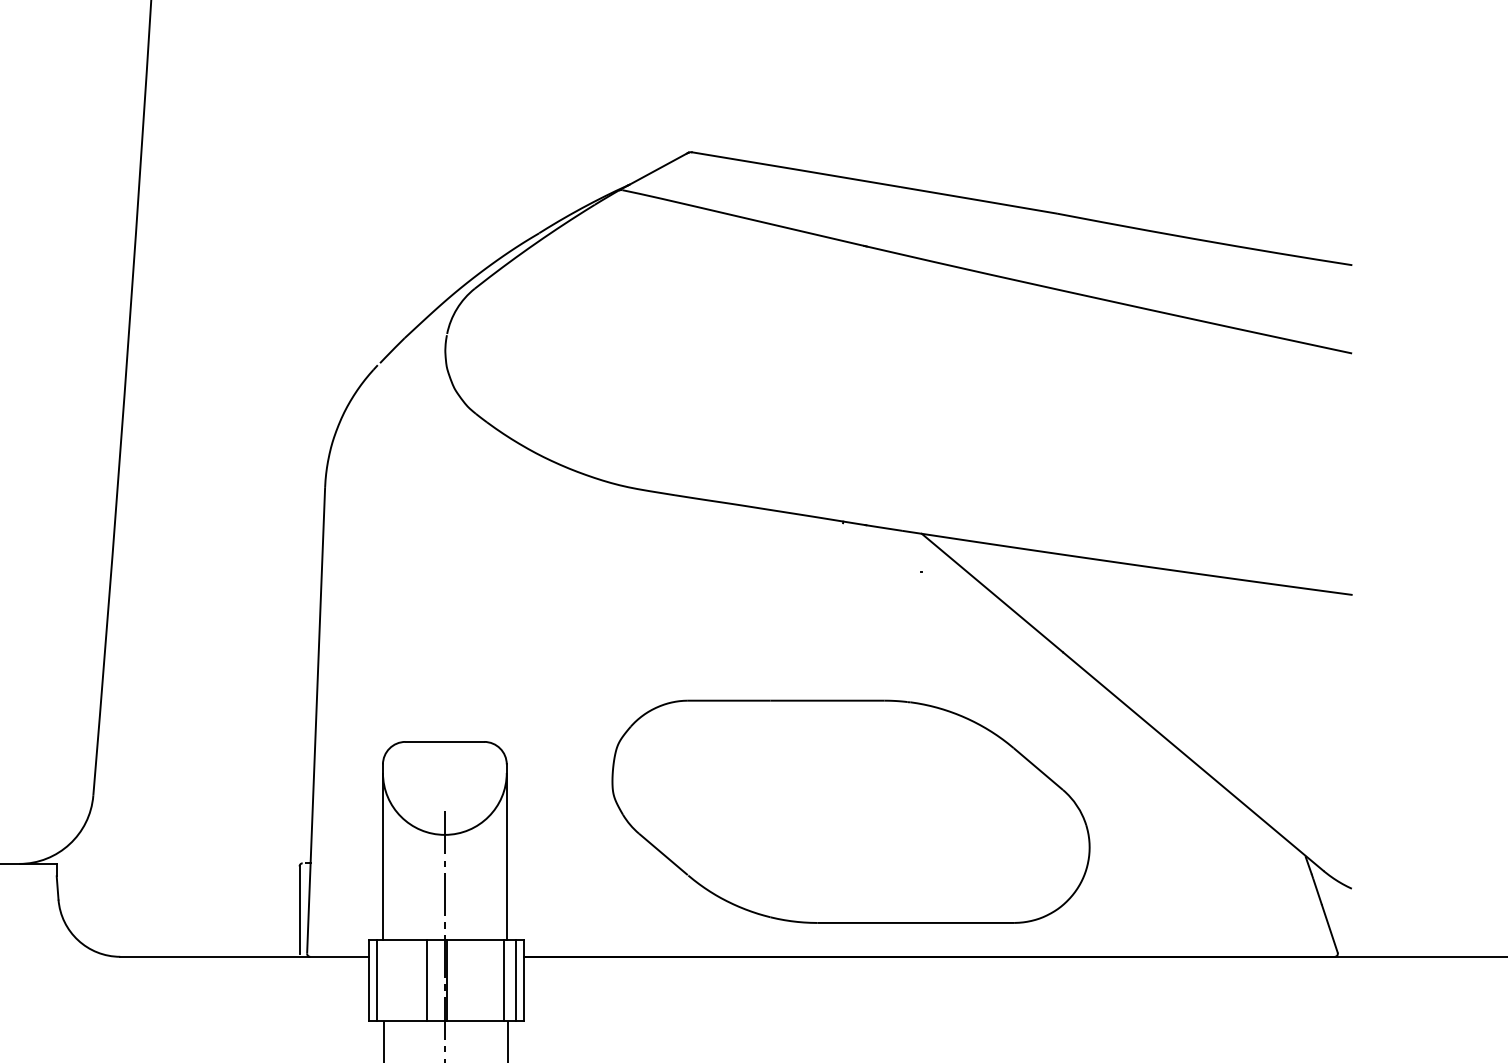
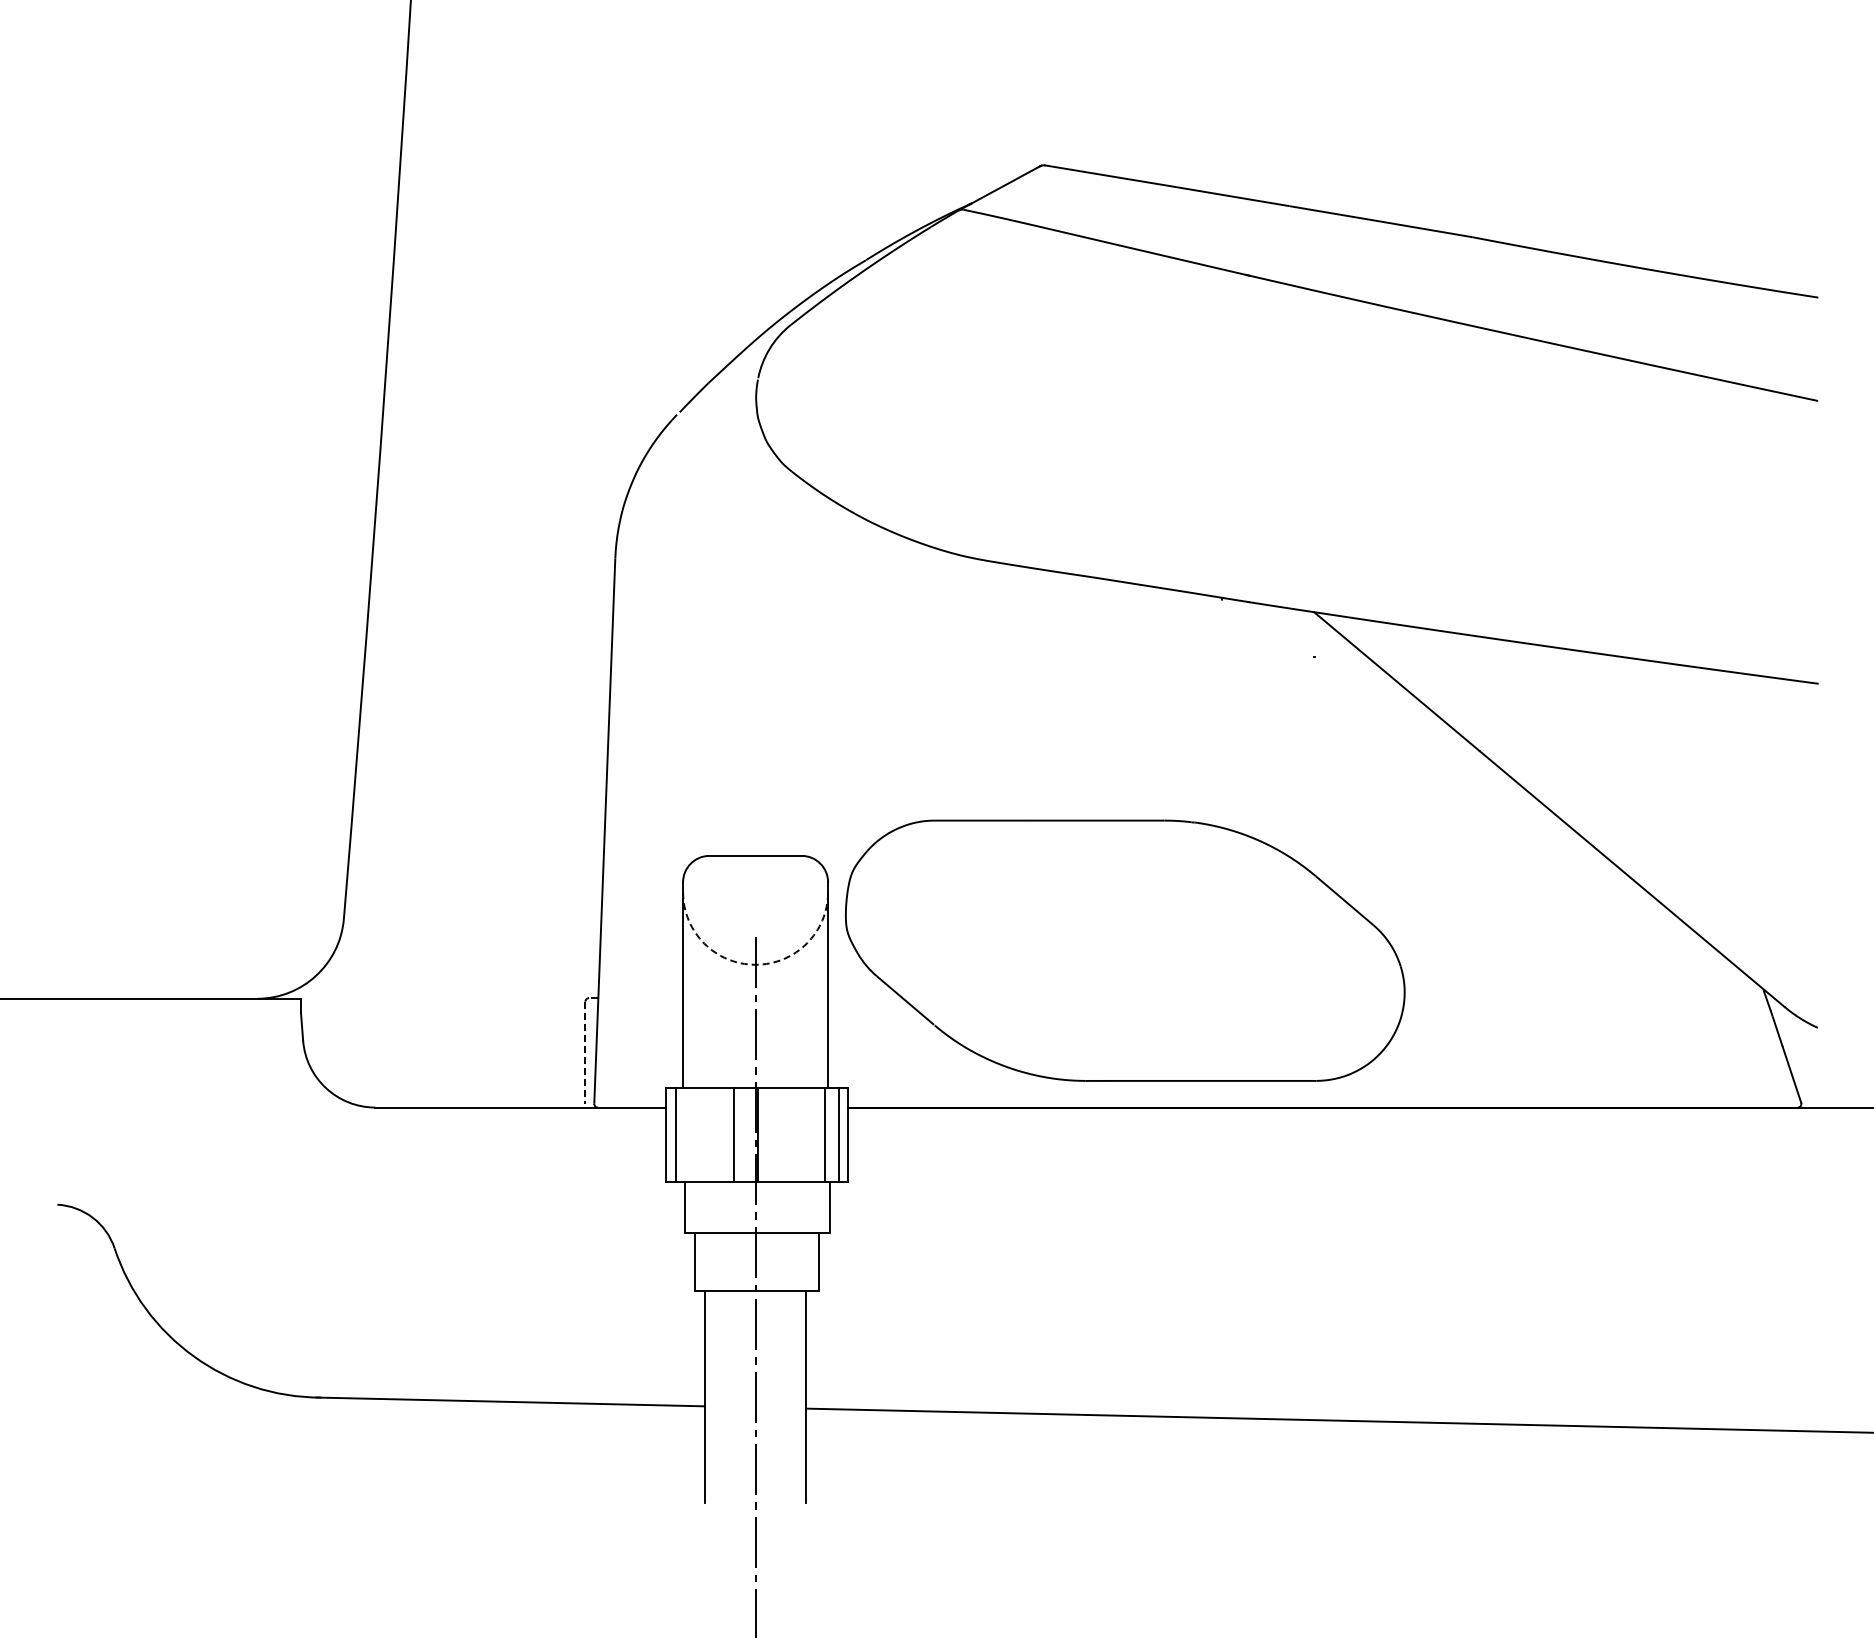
part: (851, 811) -> (1125, 950), moved
arc: (444, 834) -> (755, 964), solid -> dashed
line: (299, 910) -> (585, 1053), solid -> dashed

